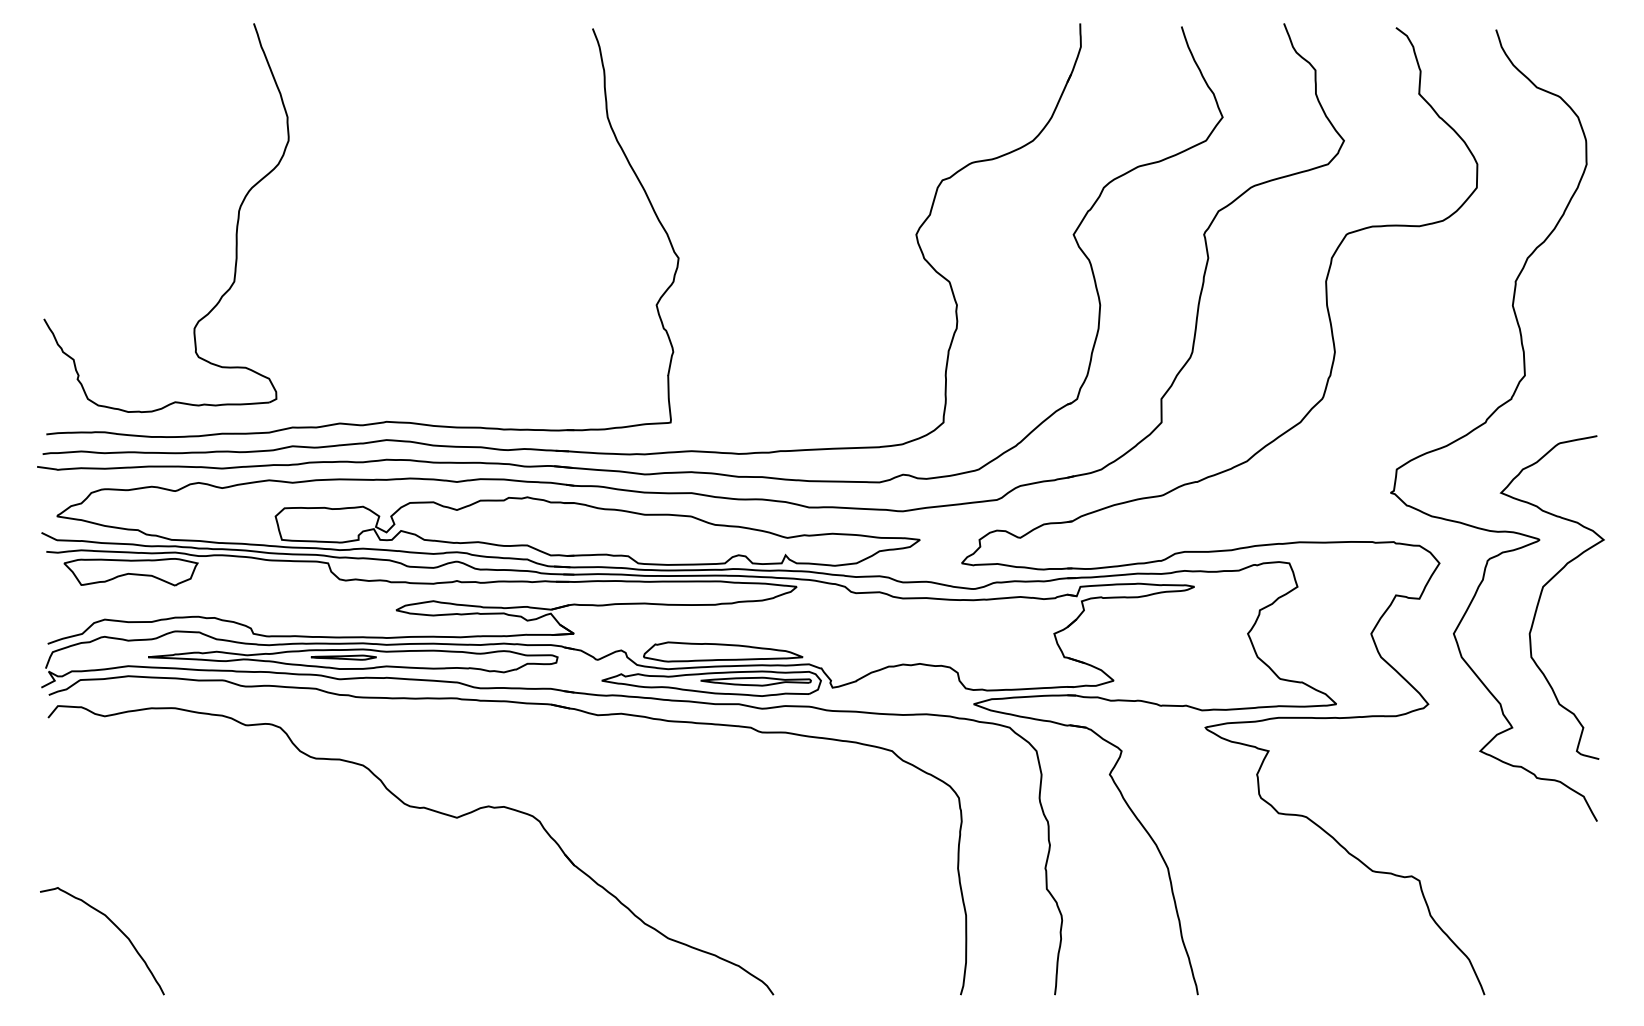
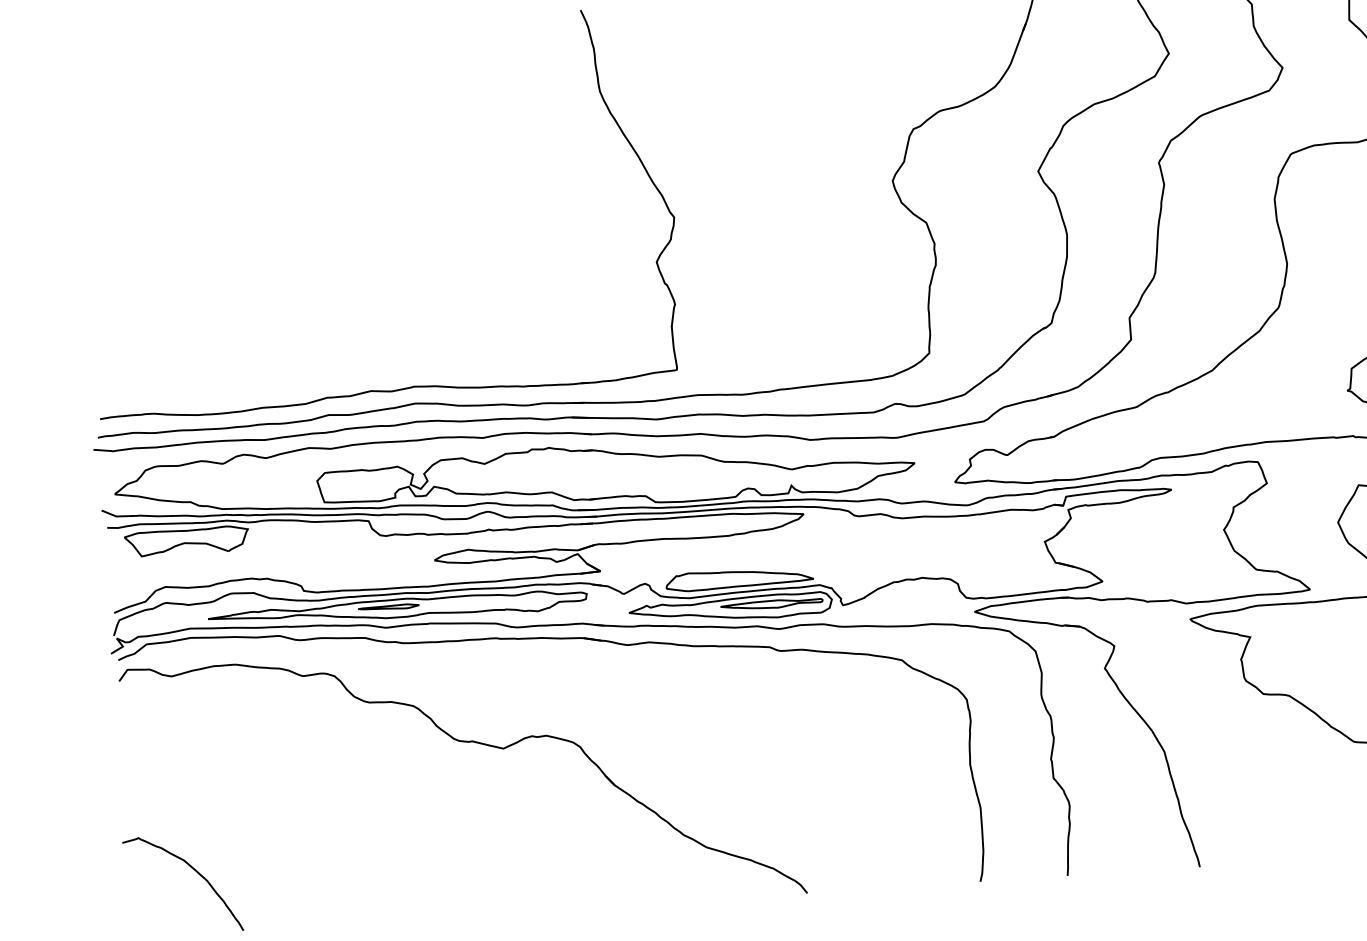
part: (236, 223) -> (263, 212), removed

